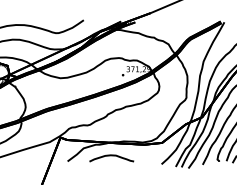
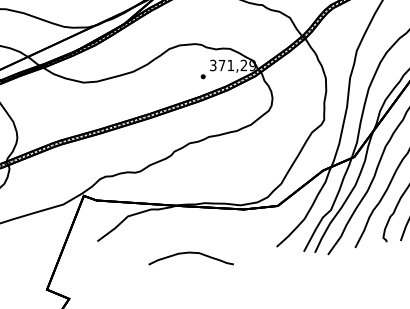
curve: (111, 156) -> (190, 254), moved

